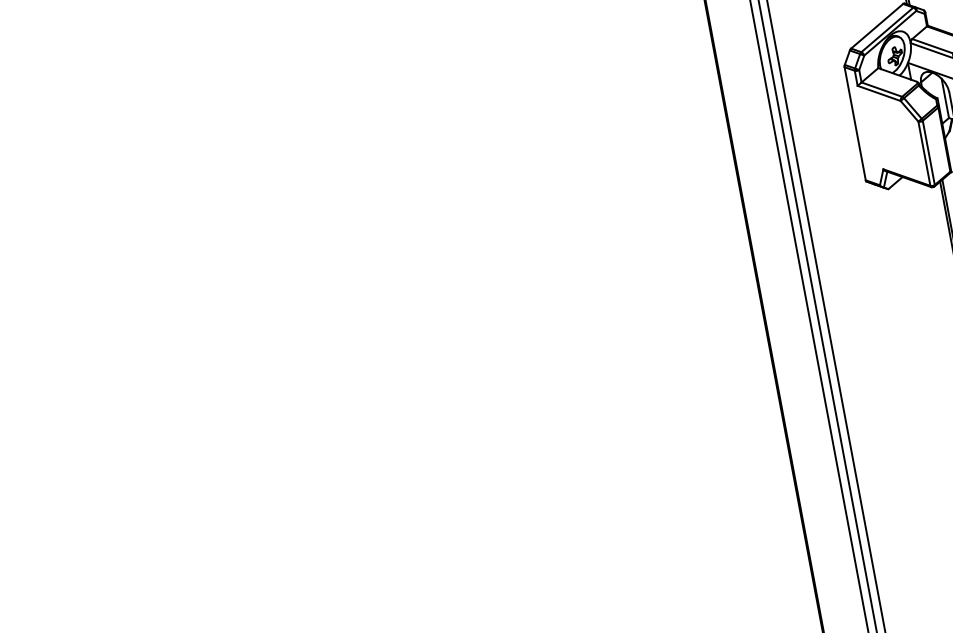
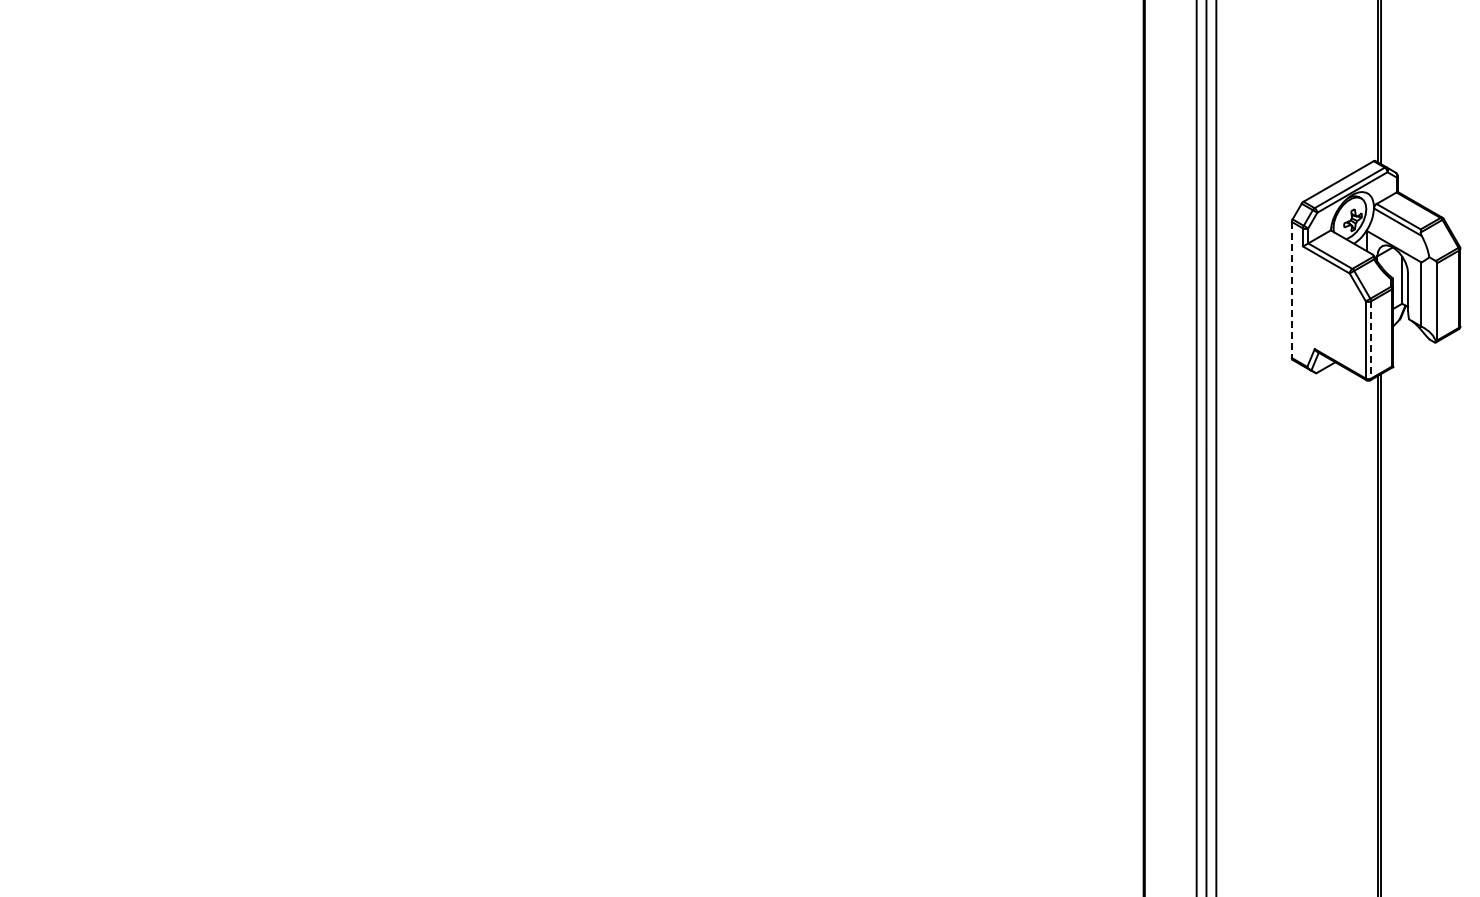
line: (854, 124) -> (1291, 290), solid -> dashed
line: (929, 152) -> (1371, 339), solid -> dashed

